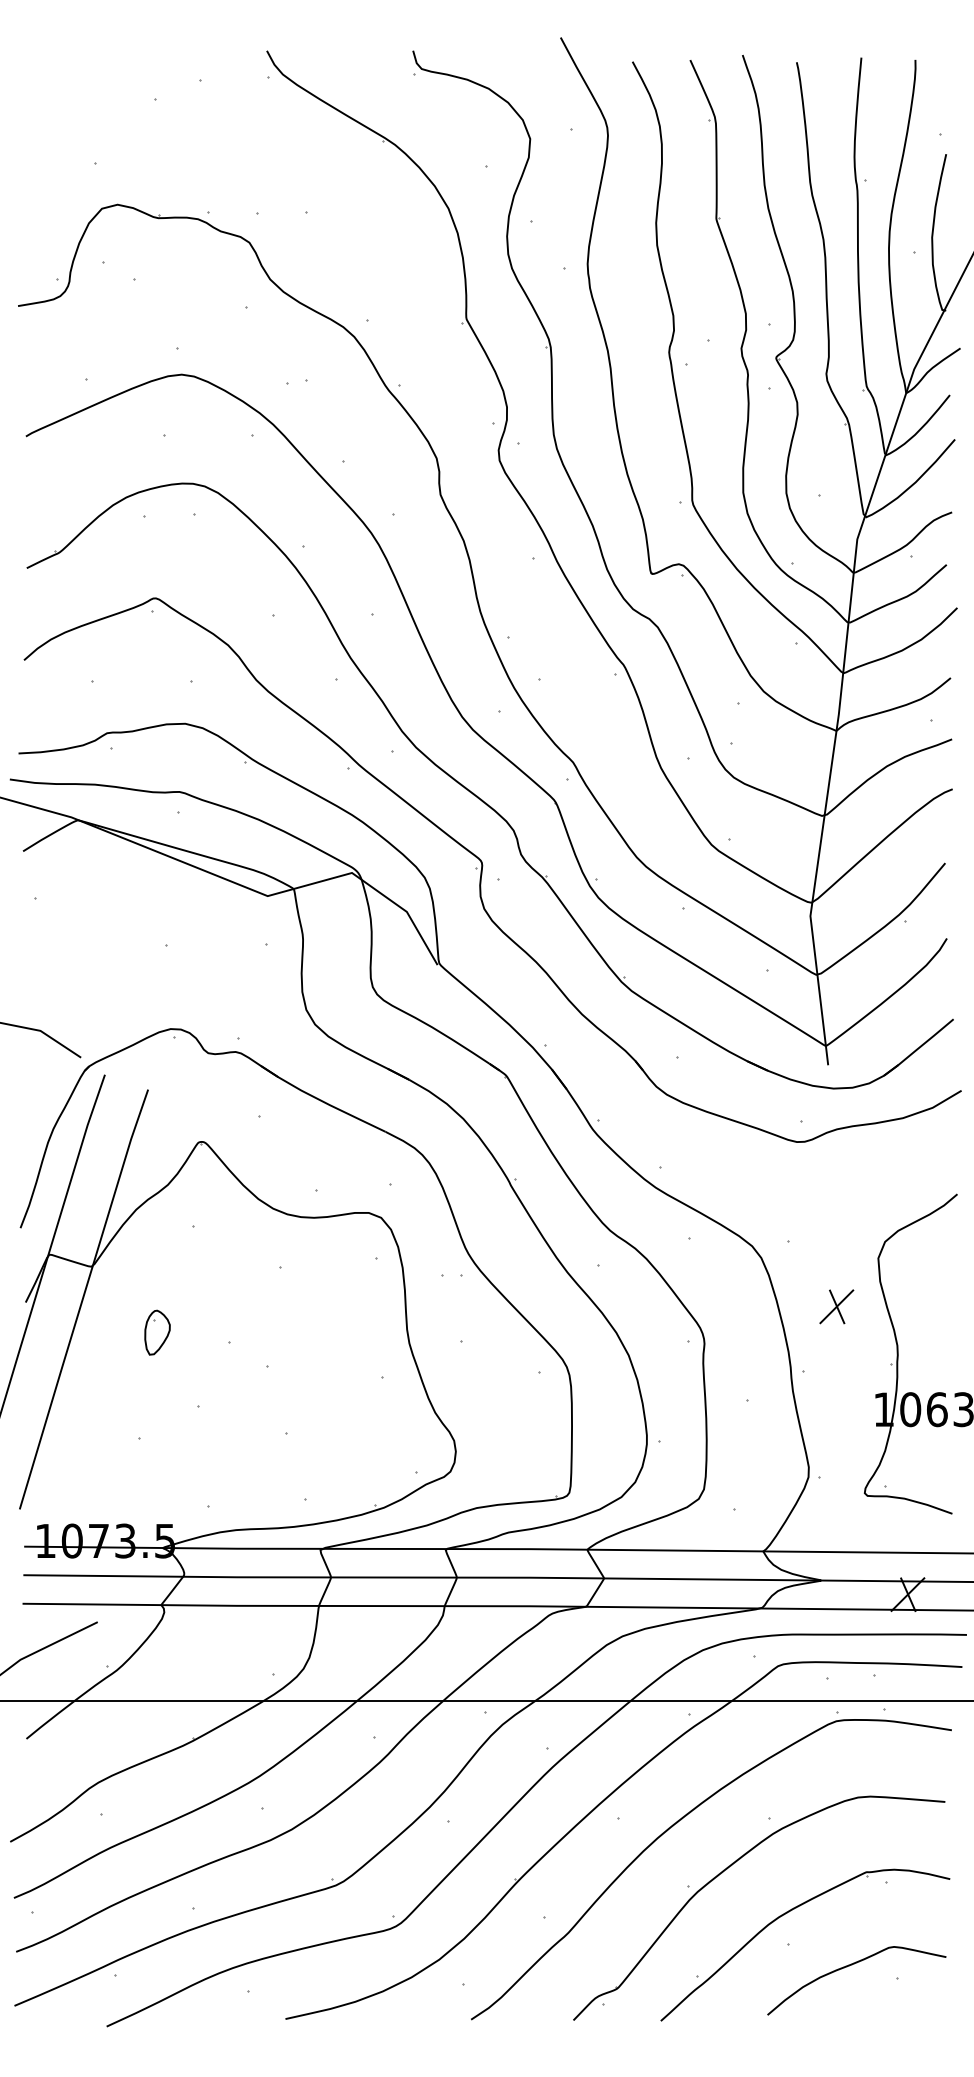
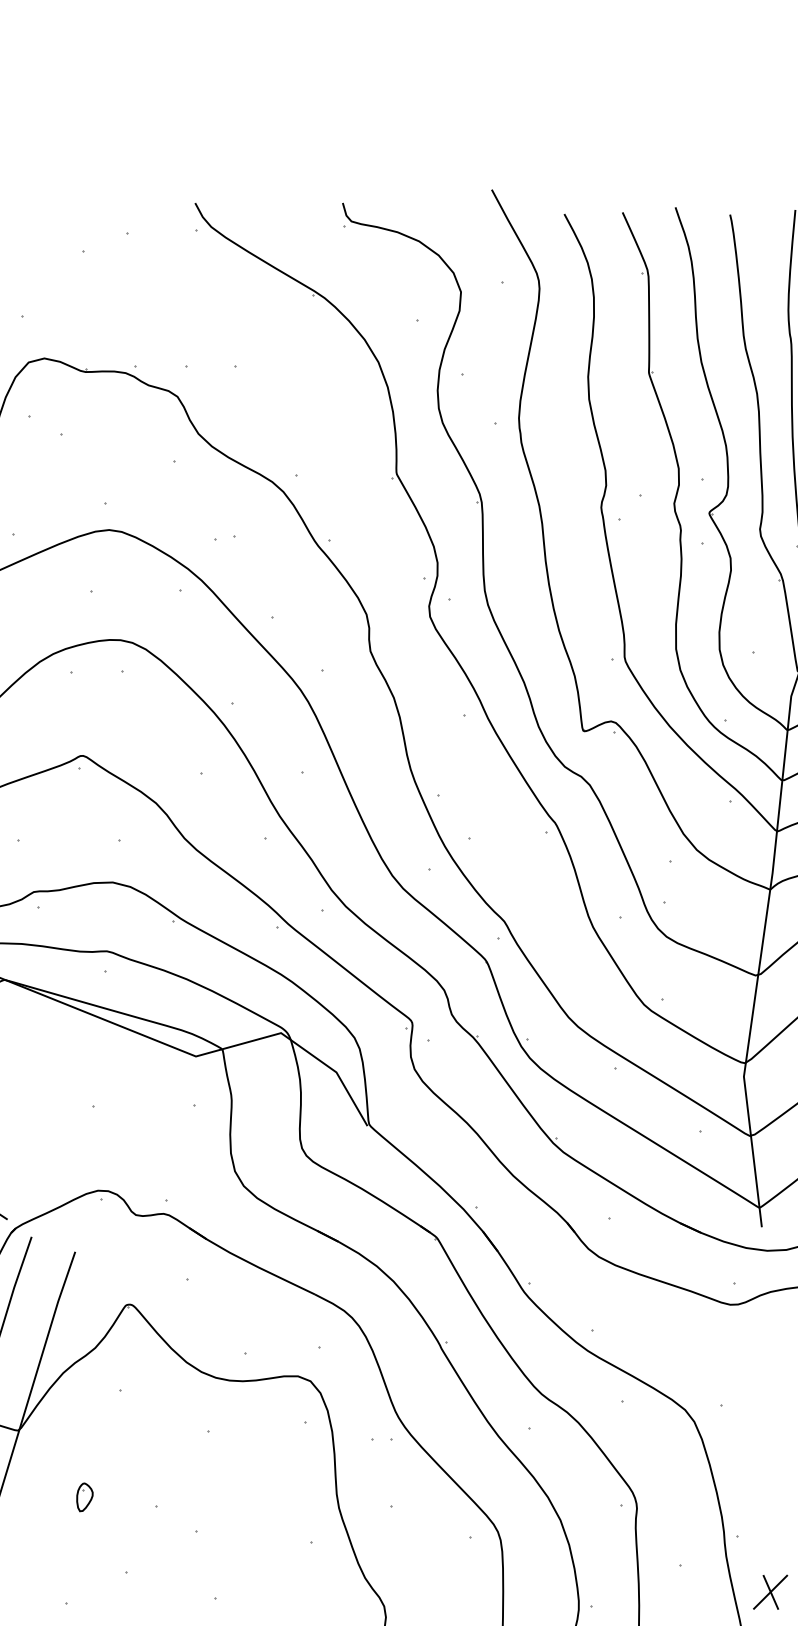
part: (836, 1306) -> (770, 1591), moved
part: (157, 1332) -> (84, 1497), size x0.62

